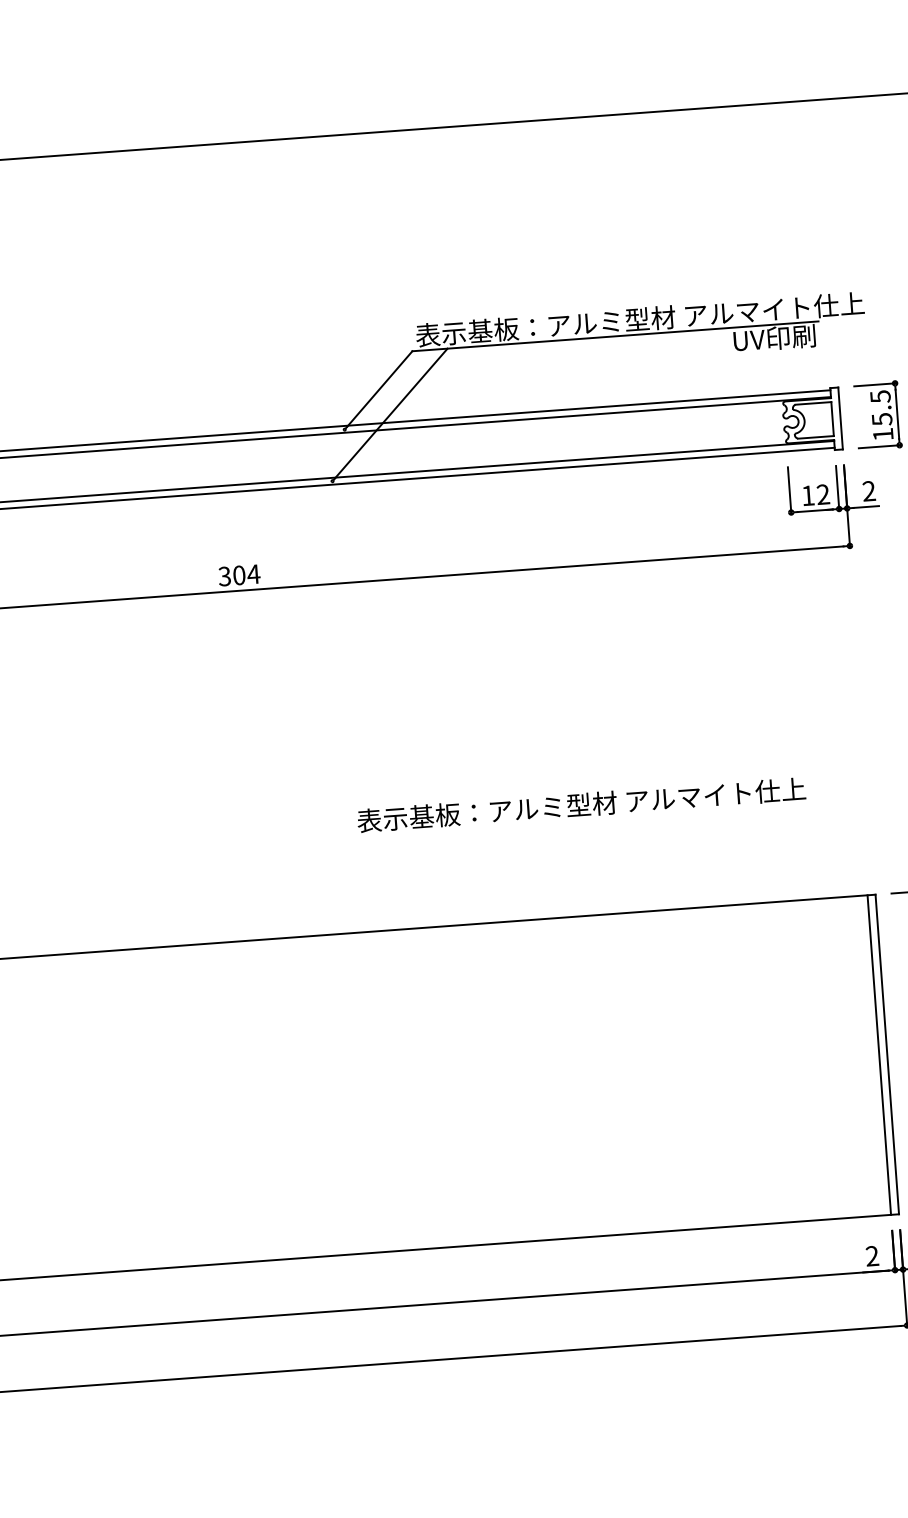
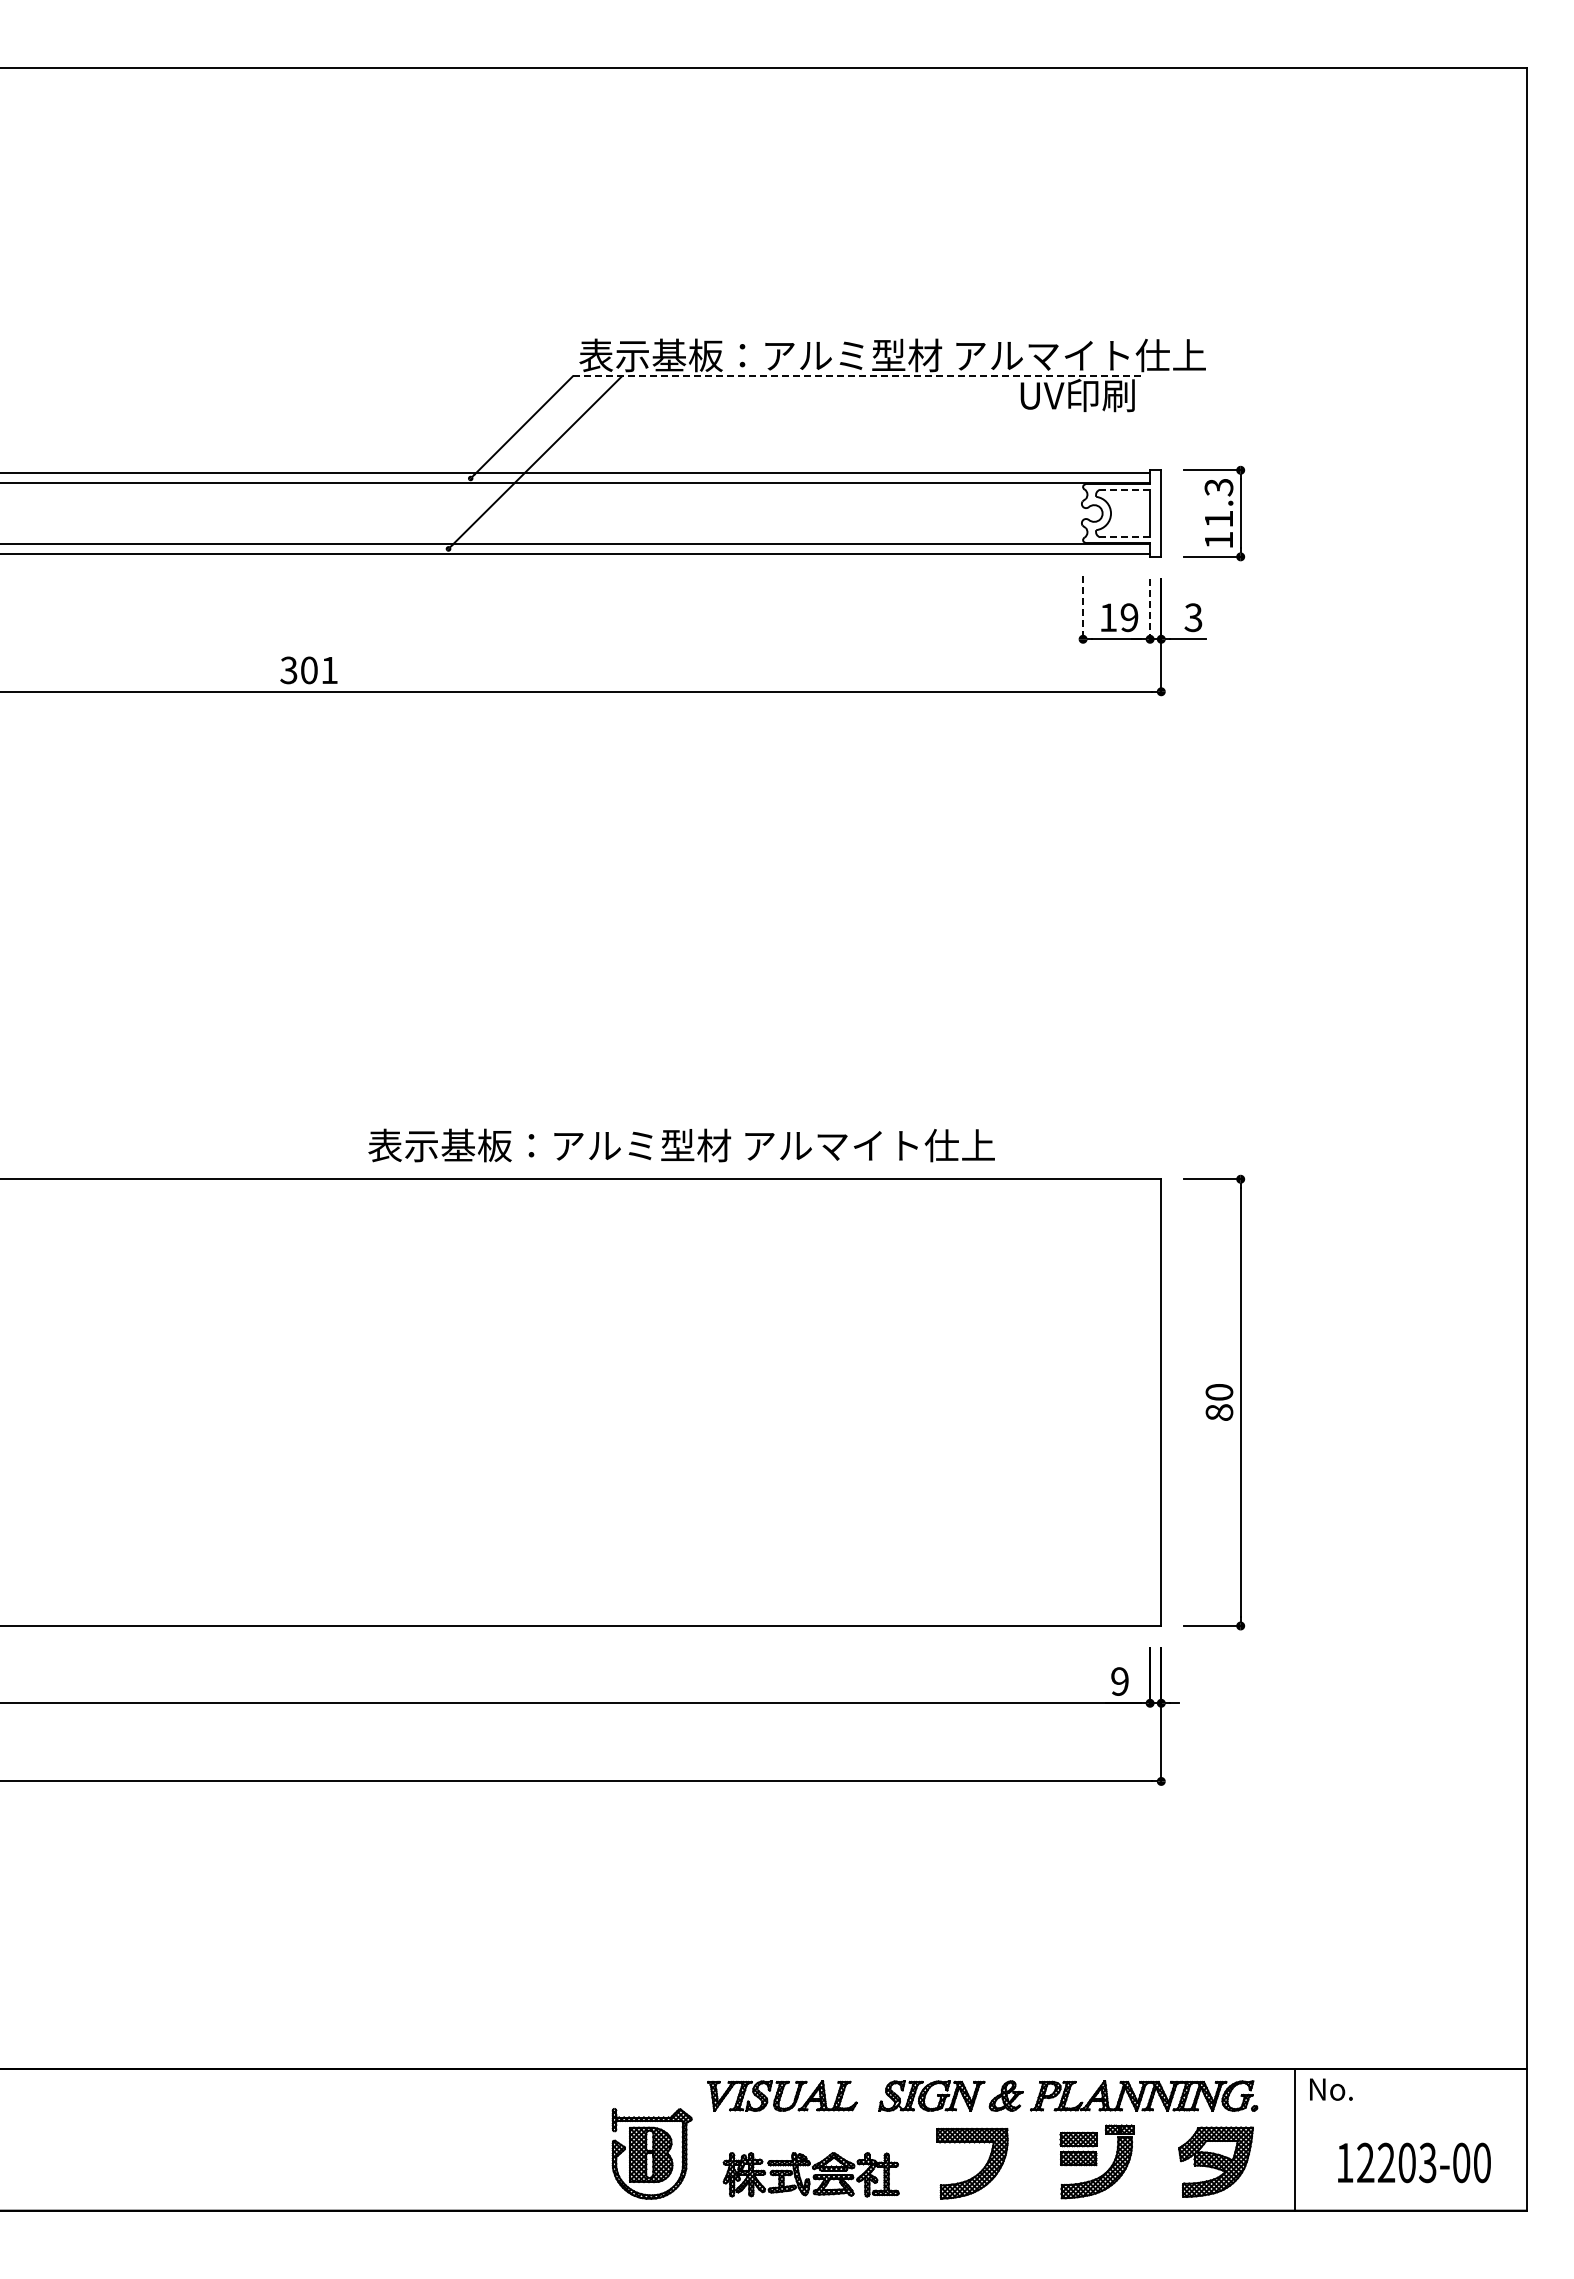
line: (615, 336) -> (856, 376), solid -> dashed
line: (812, 403) -> (1124, 489), solid -> dashed
text: (880, 408) -> (1218, 503), 15.5 -> 11.3
line: (815, 437) -> (1124, 537), solid -> dashed
line: (837, 487) -> (1150, 609), solid -> dashed
line: (789, 489) -> (1083, 607), solid -> dashed
text: (869, 491) -> (1193, 617), 2 -> 3
text: (823, 494) -> (1129, 617), 12 -> 19
text: (253, 574) -> (329, 670), 304 -> 301
text: (581, 804) -> (681, 1145), moved
line: (879, 1054) -> (1150, 1402), removed
text: (872, 1256) -> (1119, 1681), 2 -> 9

